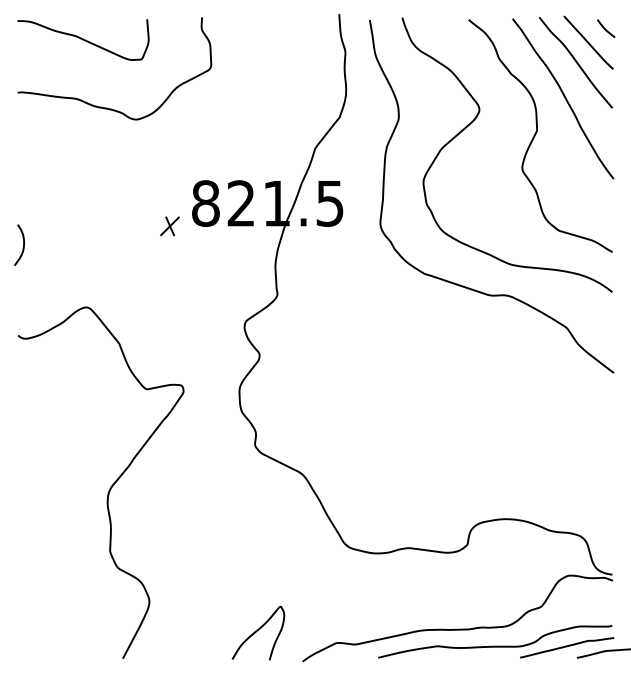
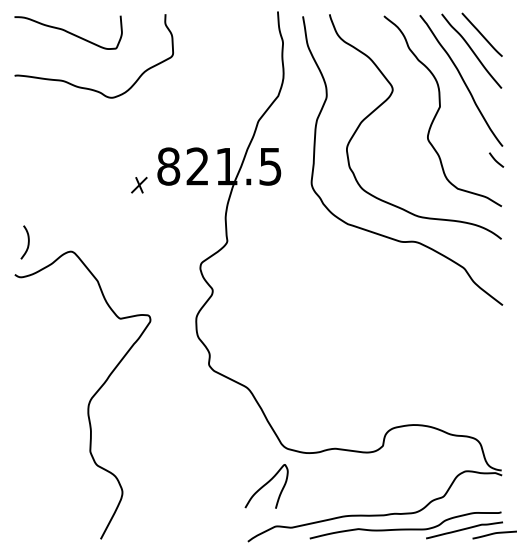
curve: (605, 28) -> (495, 159), moved
curve: (23, 244) -> (28, 241), moved
curve: (257, 631) -> (265, 485), moved

